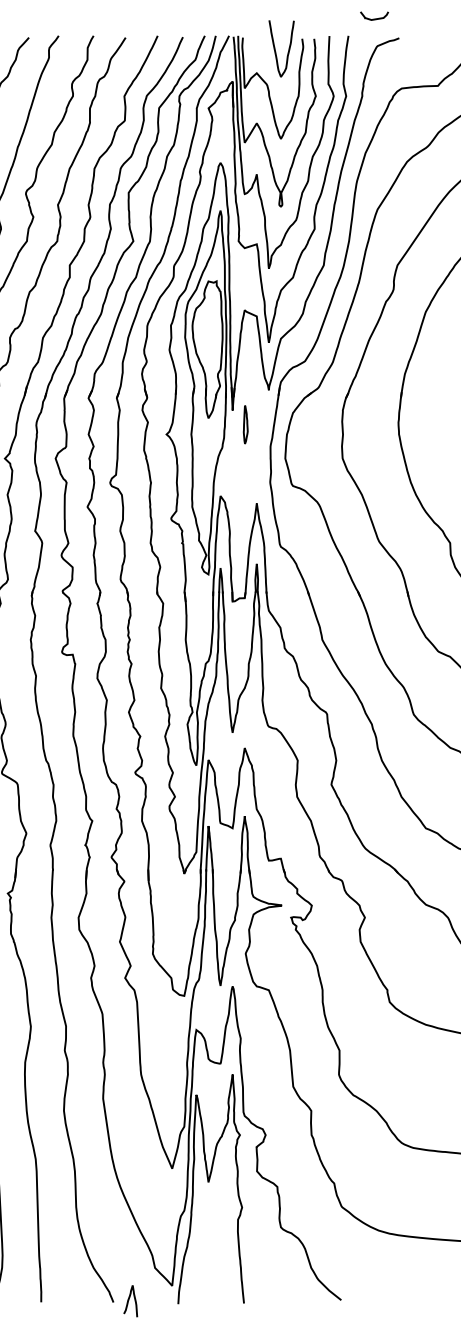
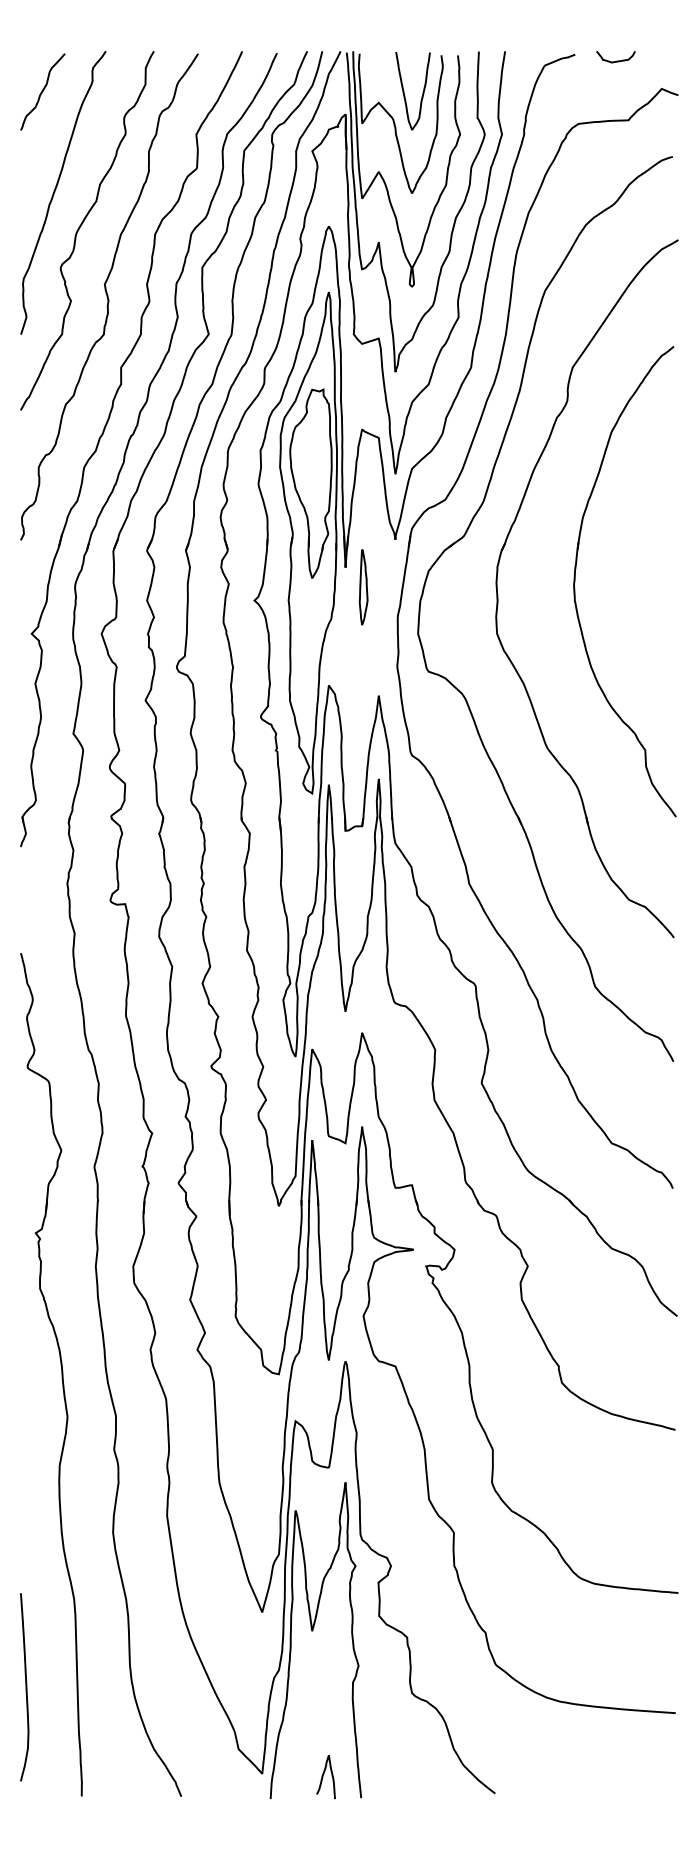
curve: (374, 18) -> (616, 60), moved
curve: (275, 49) -> (404, 91), moved
part: (245, 424) -> (363, 587), size x1.43
curve: (128, 1301) -> (323, 1777), moved

